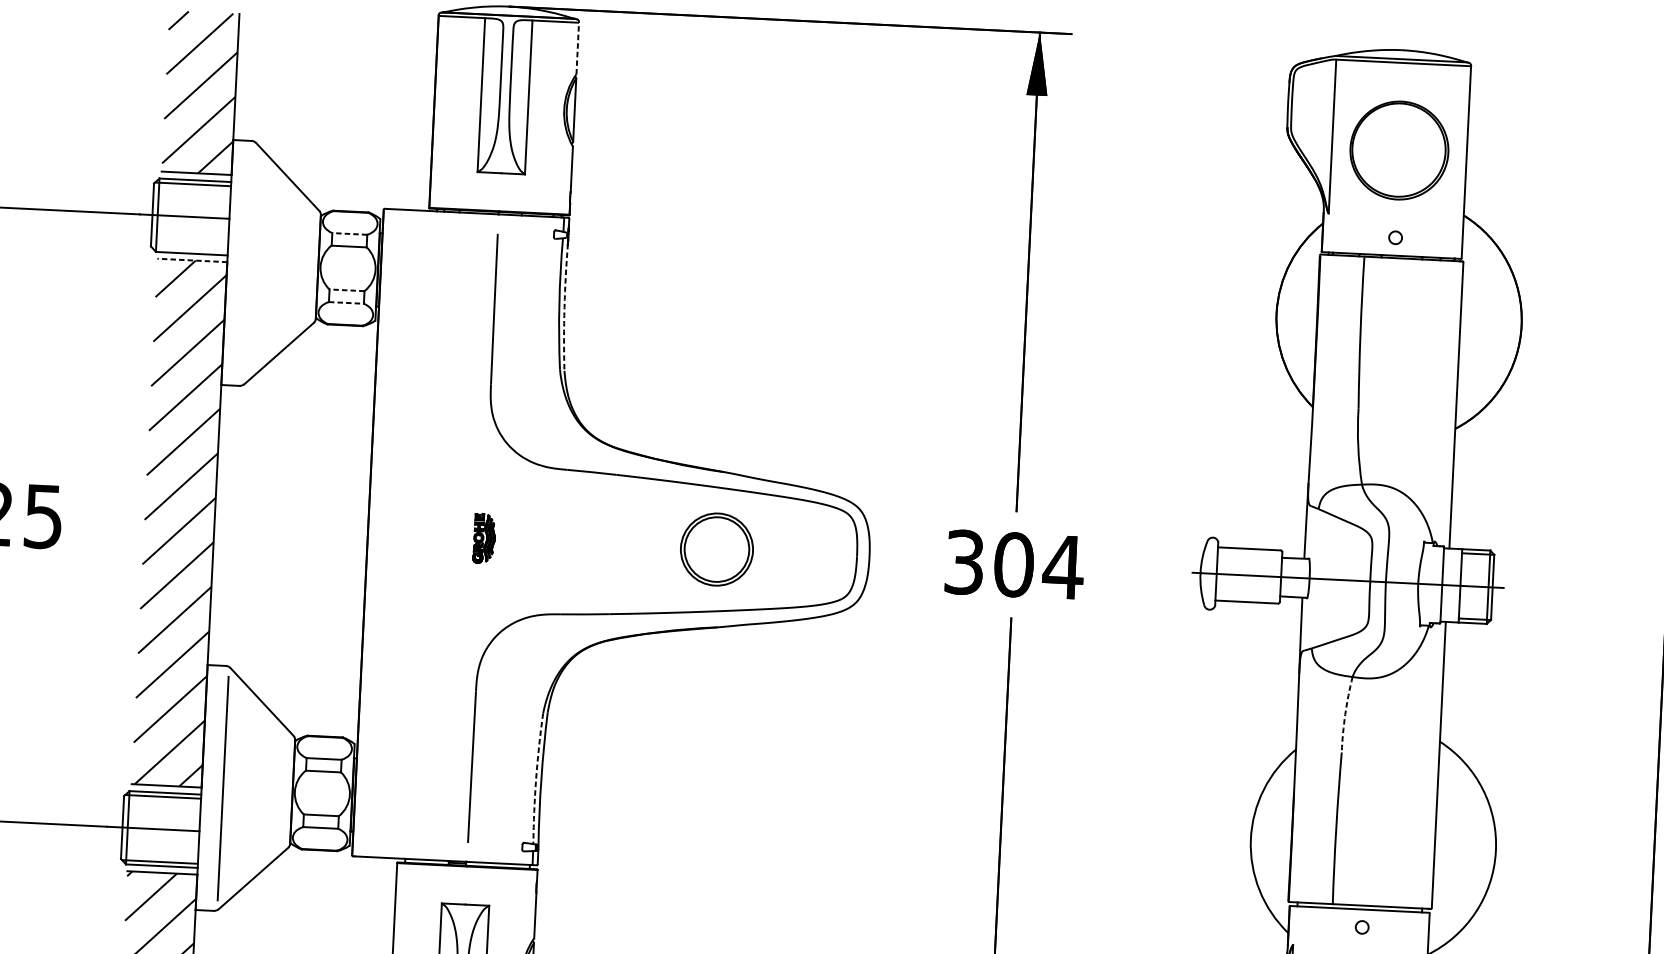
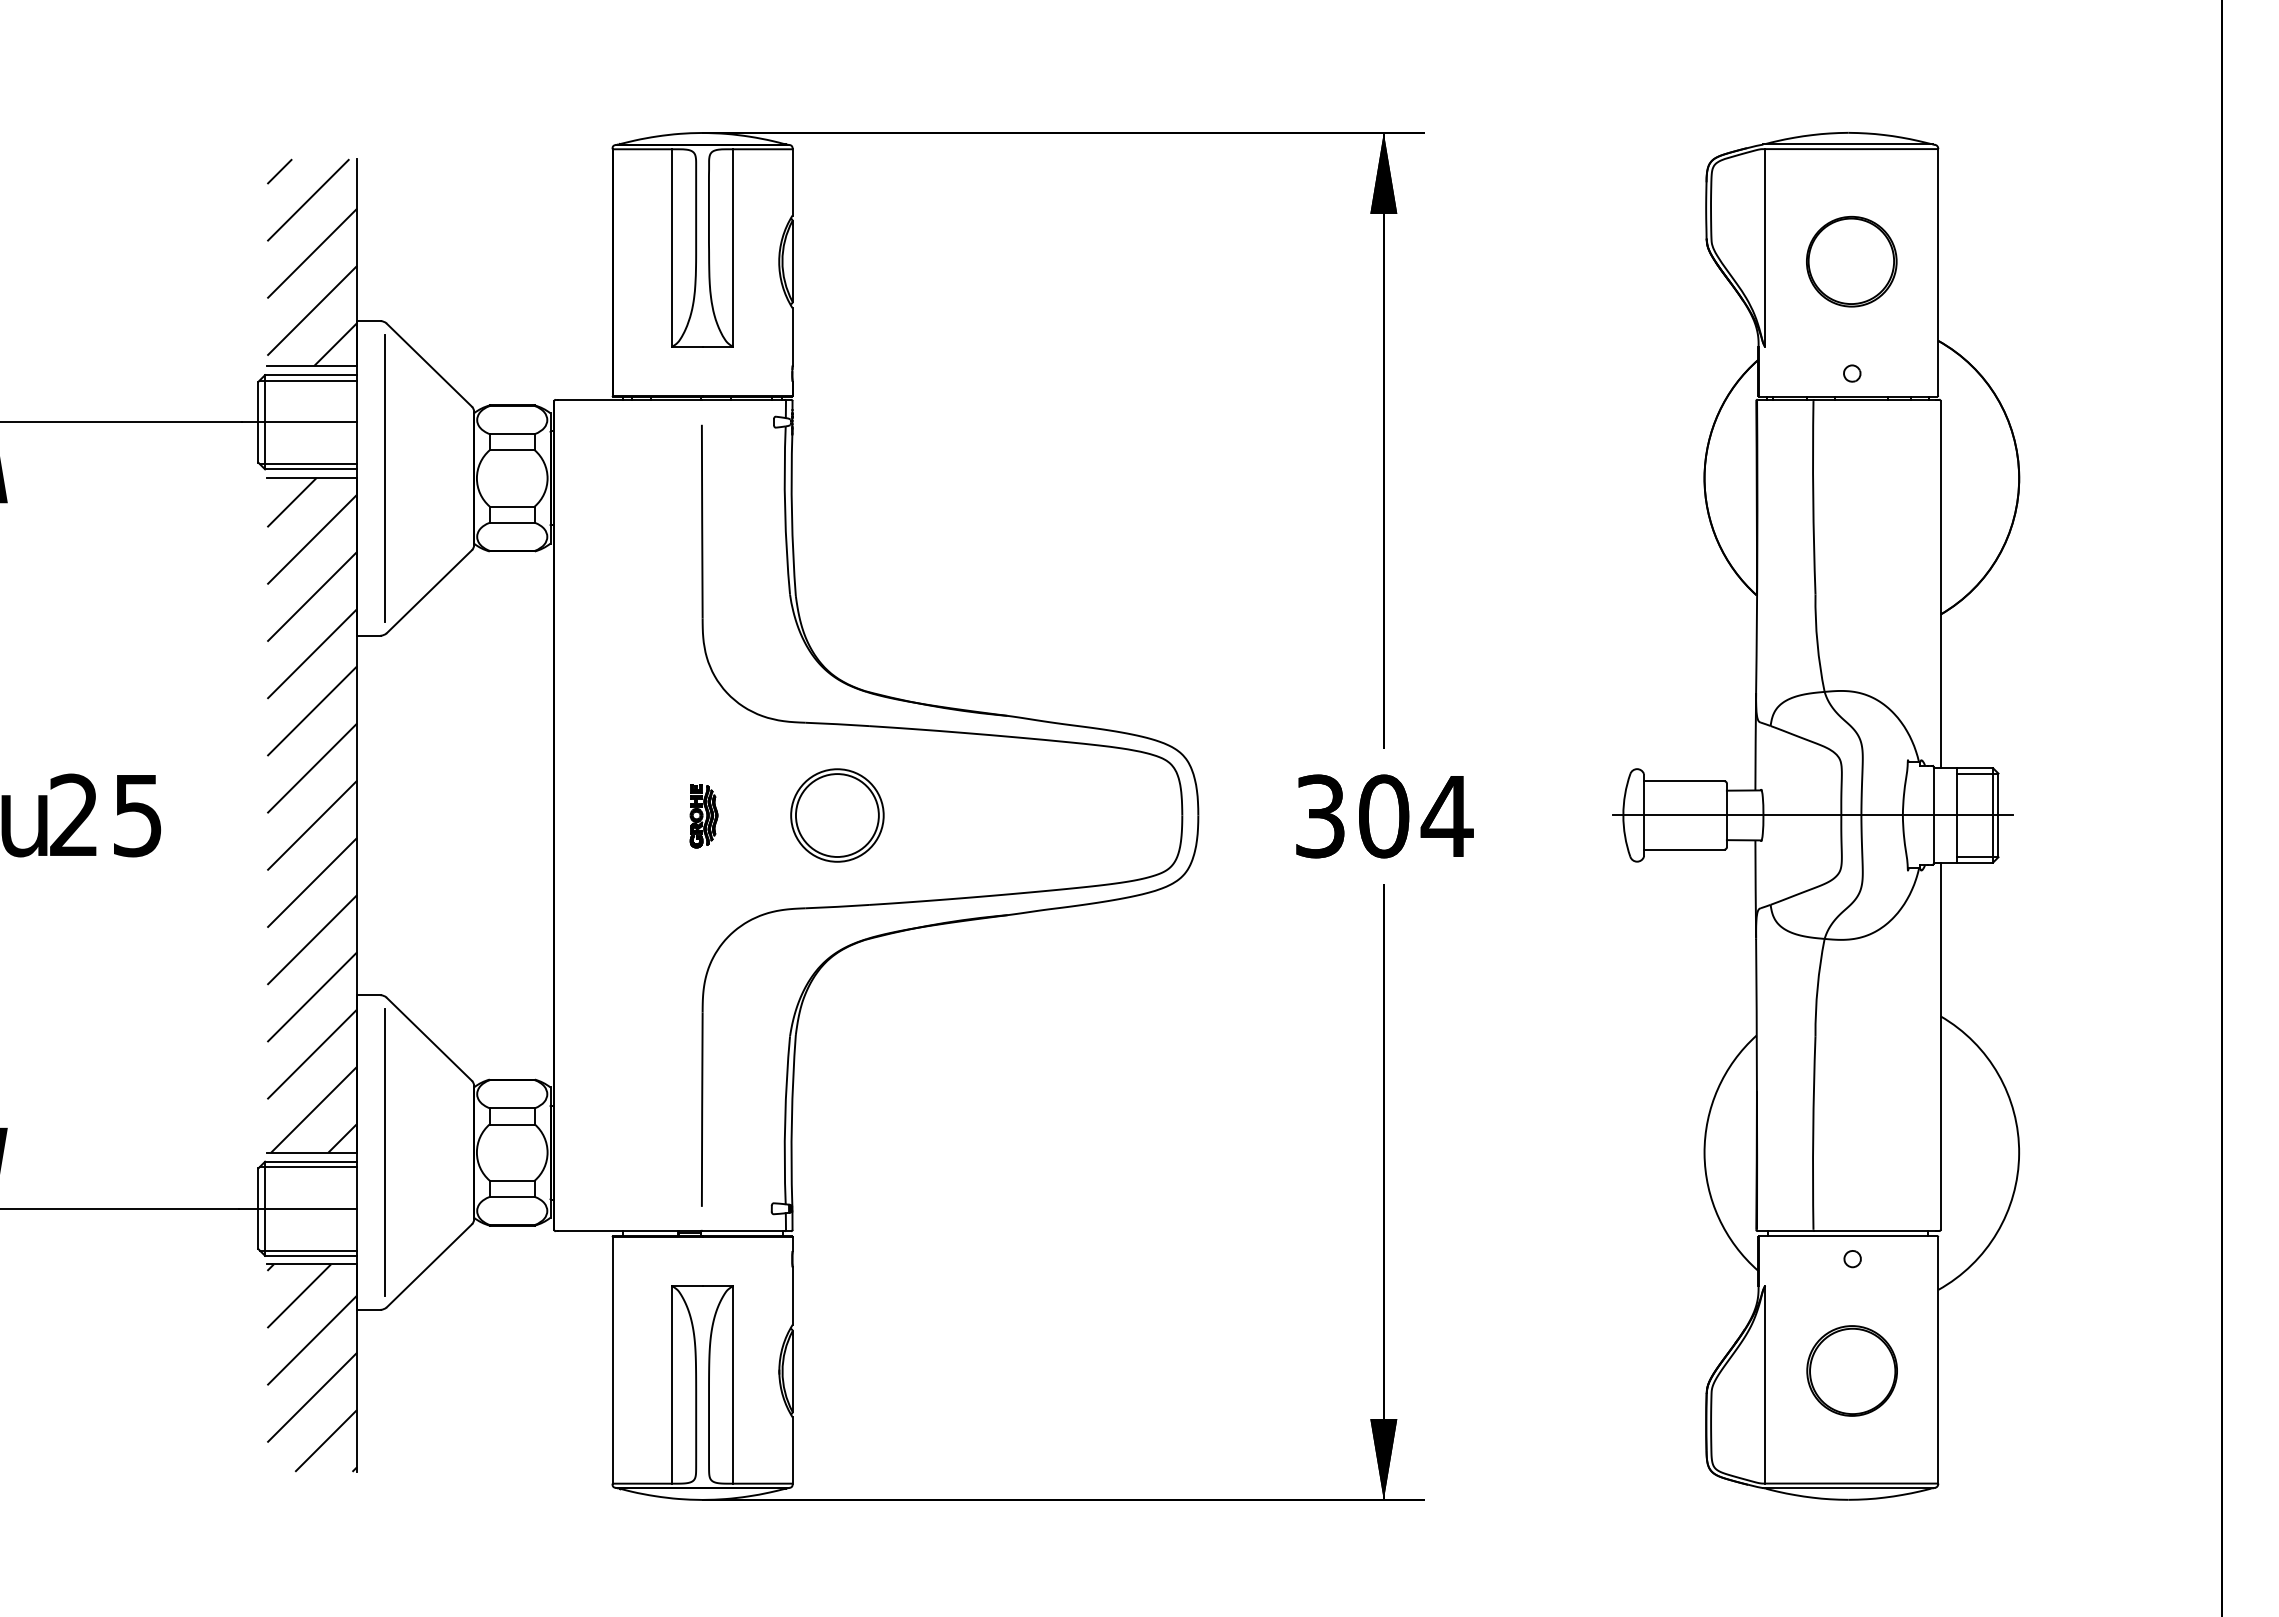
line: (577, 47) -> (792, 181), dashed -> solid
part: (1399, 150) -> (1851, 261), size x0.71
line: (349, 234) -> (511, 434), dashed -> solid
line: (189, 249) -> (308, 464), added
line: (192, 260) -> (312, 478), dashed -> solid
line: (248, 263) -> (384, 478), added
line: (346, 290) -> (511, 506), dashed -> solid
line: (346, 302) -> (512, 522), dashed -> solid
arc: (564, 307) -> (791, 514), dashed -> solid
part: (717, 549) -> (837, 815), moved
arc: (1345, 714) -> (1817, 987), dashed -> solid
arc: (536, 778) -> (785, 1120), dashed -> solid

